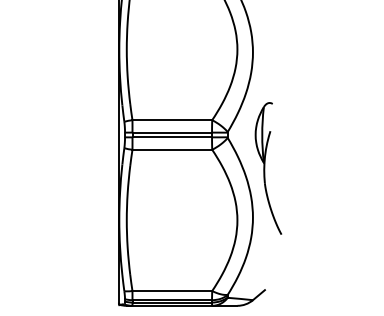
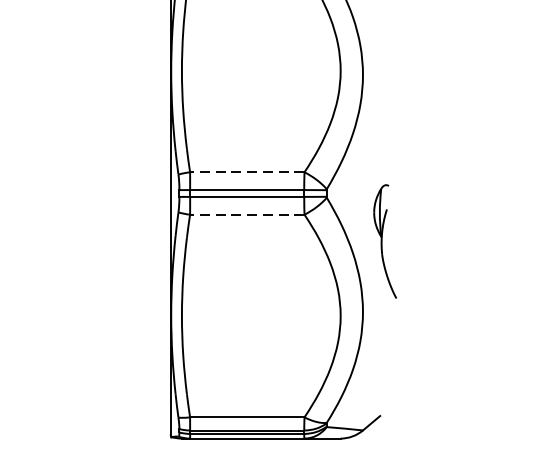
line: (172, 120) -> (247, 172), solid -> dashed
line: (172, 149) -> (247, 214), solid -> dashed
part: (268, 168) -> (385, 241), size x0.6

